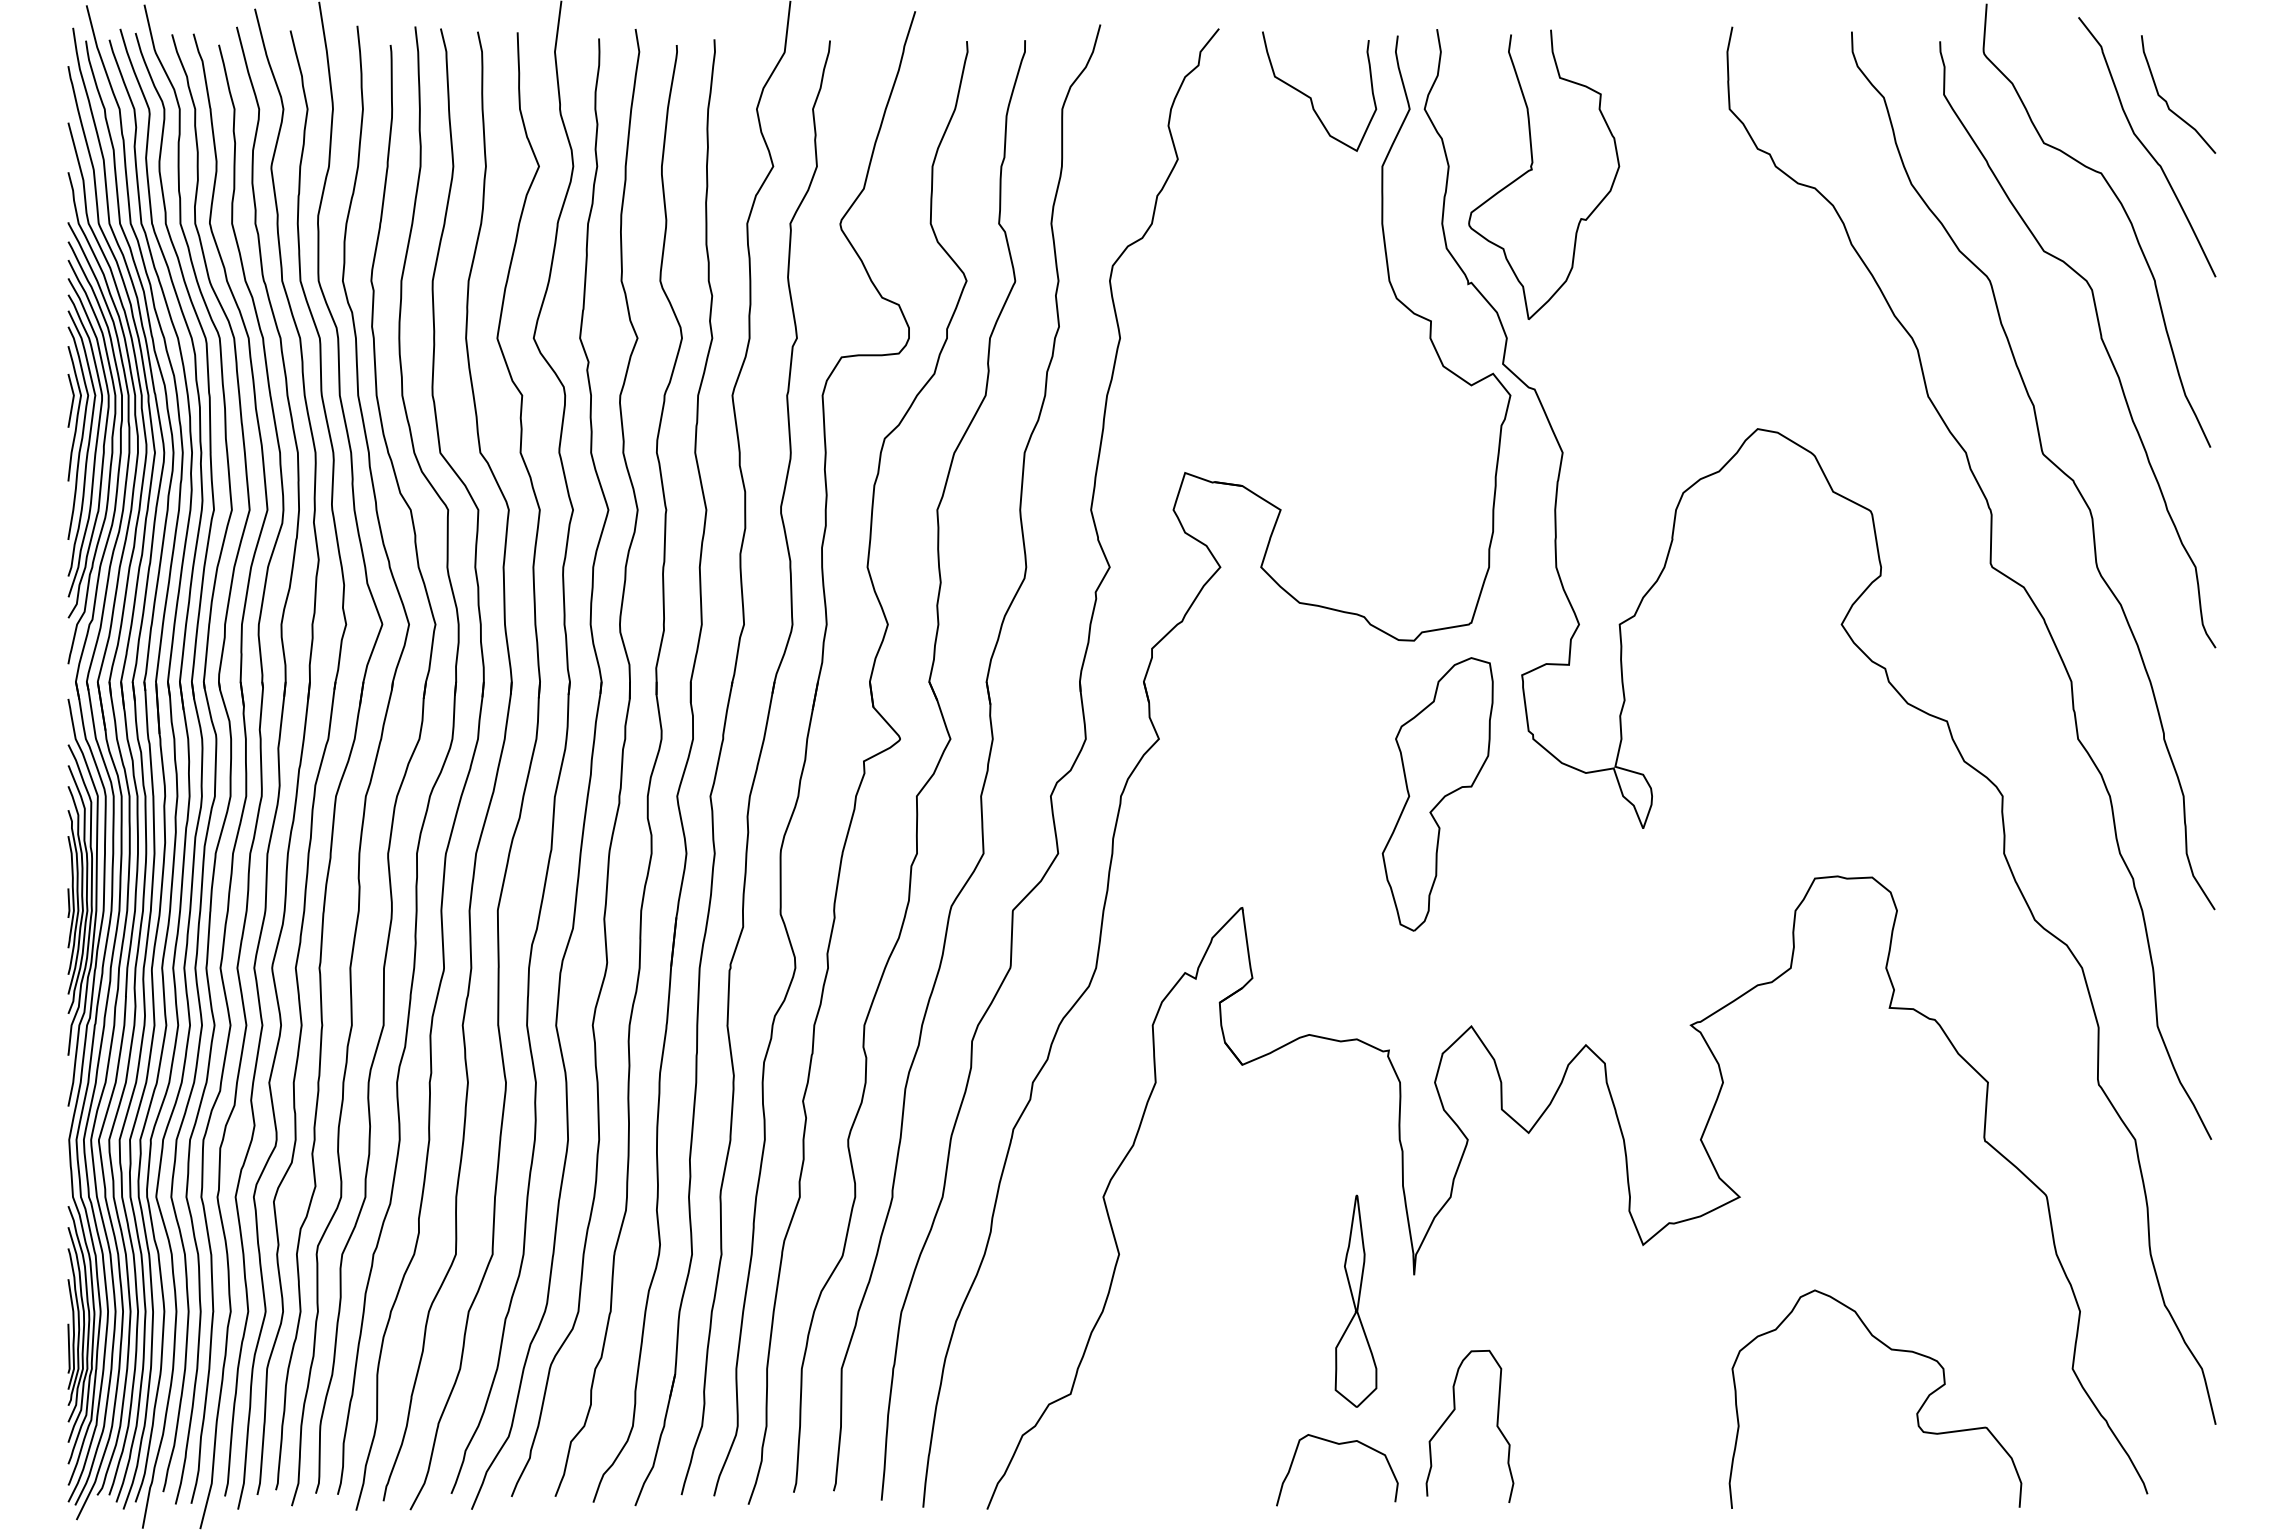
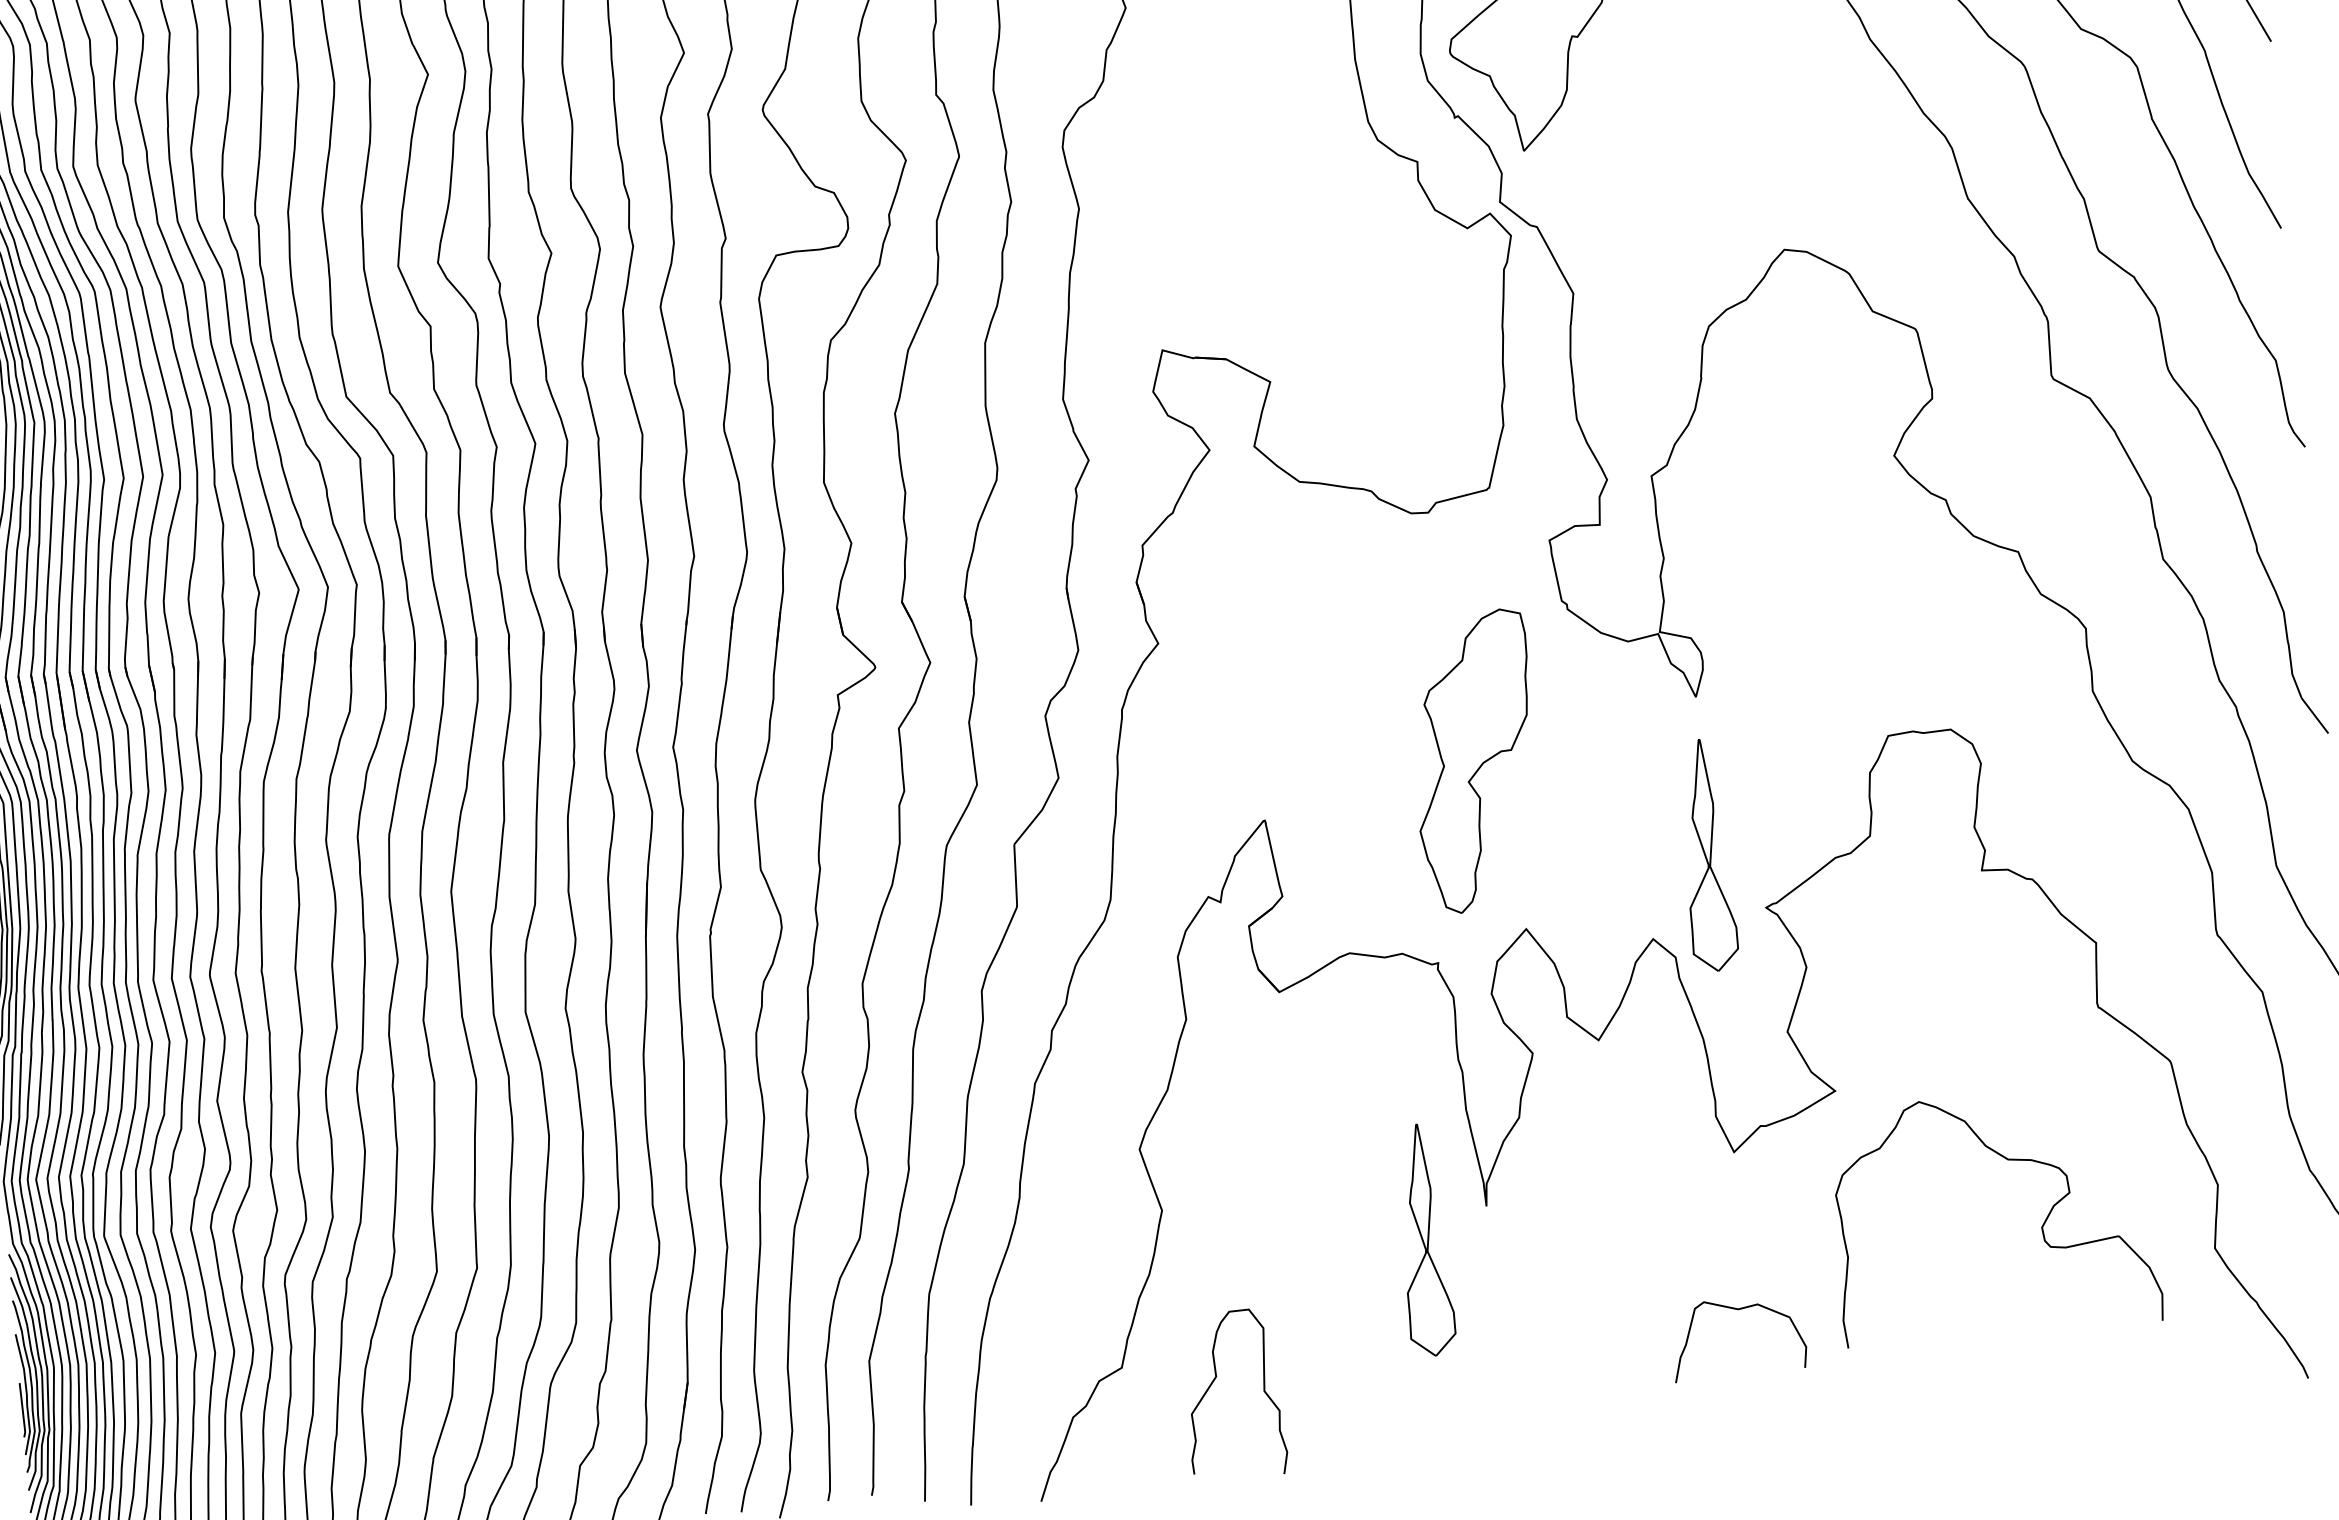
part: (1437, 794) -> (1474, 761), moved
part: (1641, 972) -> (1707, 854), added
curve: (1454, 1411) -> (1216, 1379), moved
curve: (1916, 1412) -> (2041, 1226), moved
curve: (1337, 1444) -> (1736, 1310), moved

